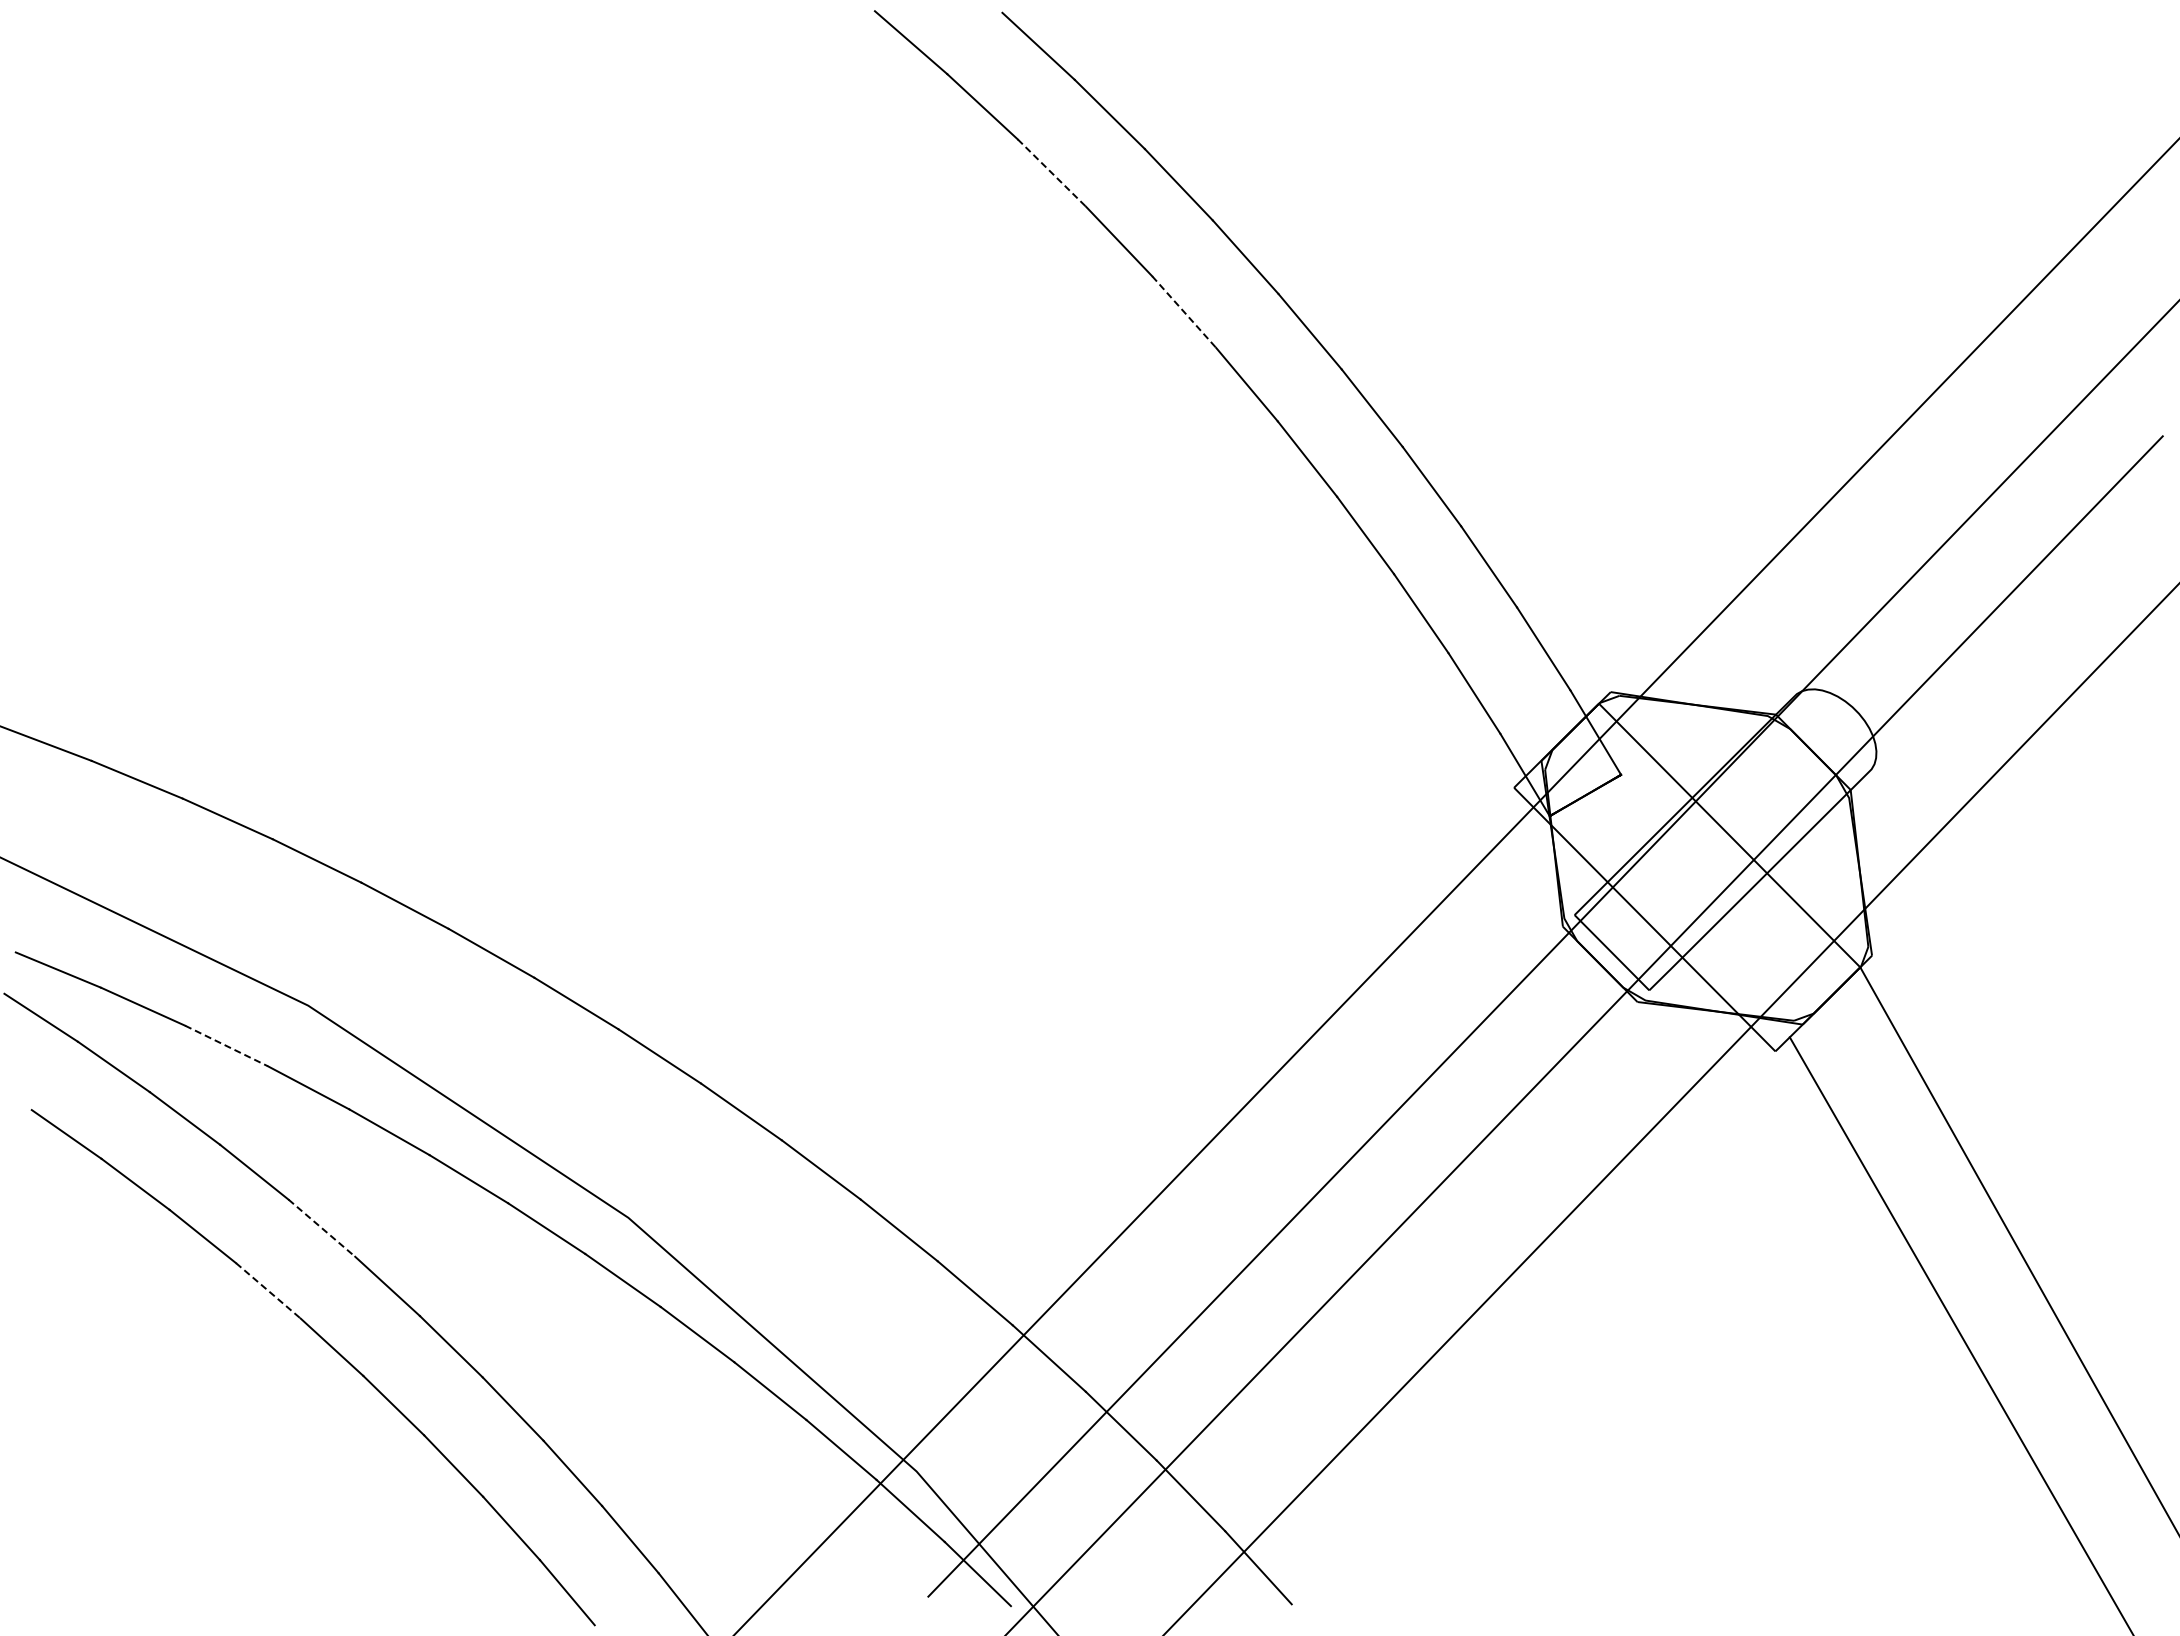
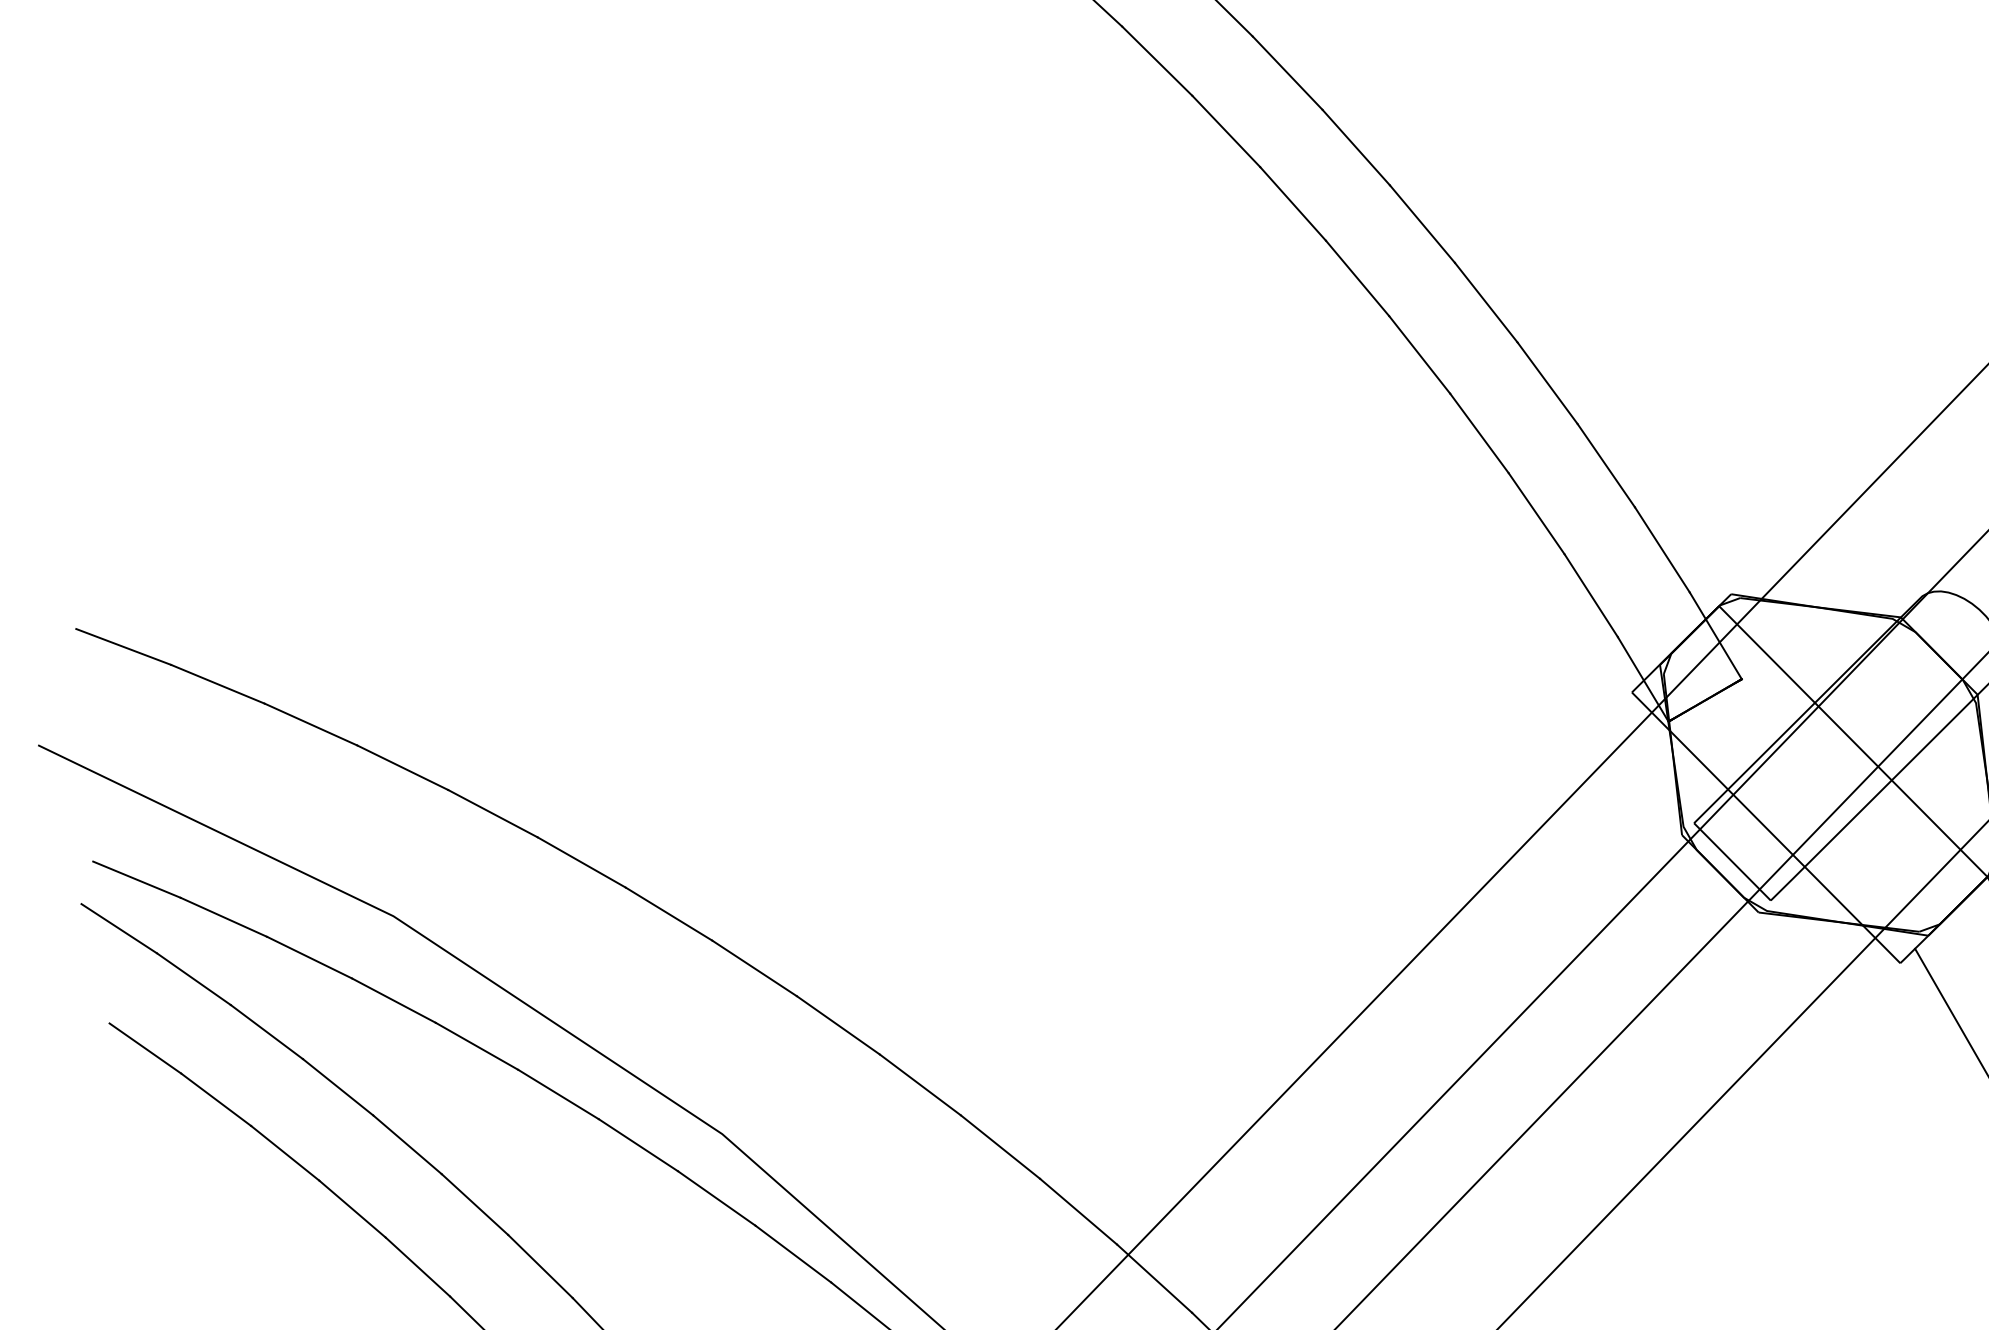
line: (1051, 173) -> (1156, 61), dashed -> solid
line: (1184, 312) -> (1293, 204), dashed -> solid
line: (226, 1046) -> (309, 958), dashed -> solid
line: (321, 1228) -> (407, 1145), dashed -> solid
line: (268, 1290) -> (352, 1208), dashed -> solid

